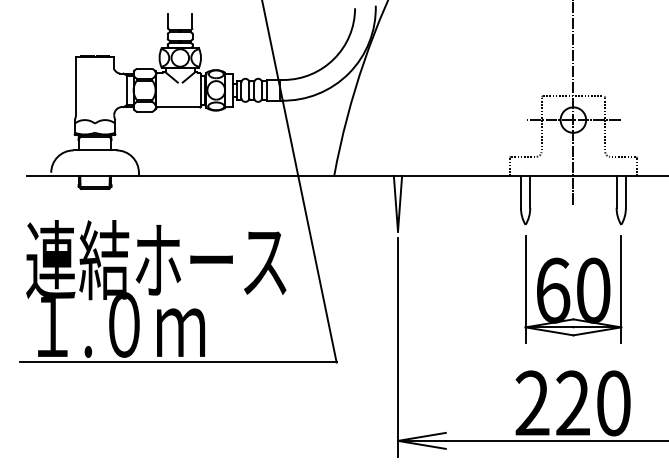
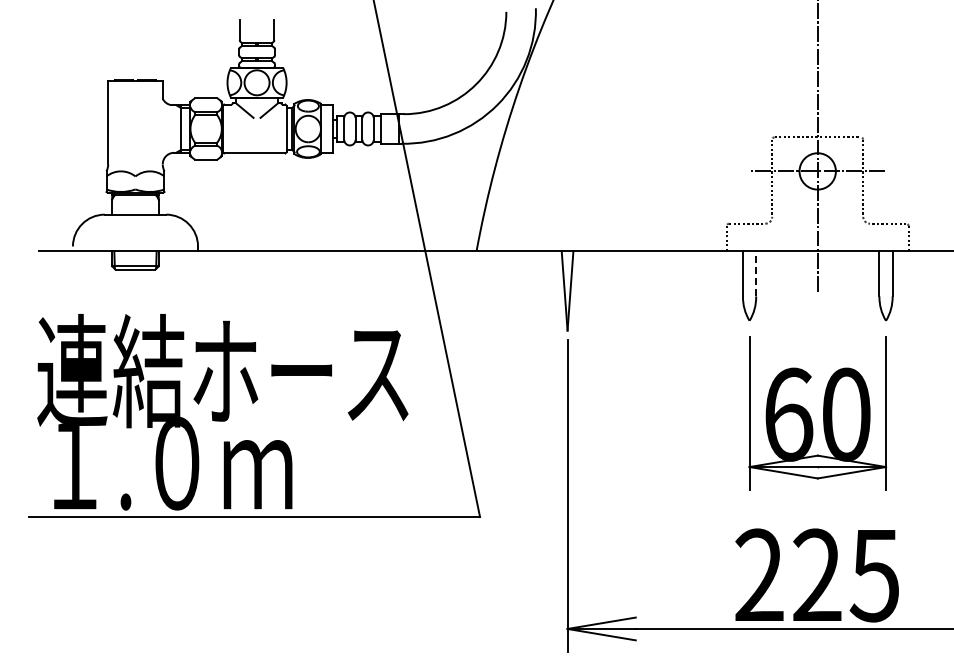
line: (530, 191) -> (756, 273), solid -> dashed
text: (613, 403) -> (874, 575), 220 -> 225

